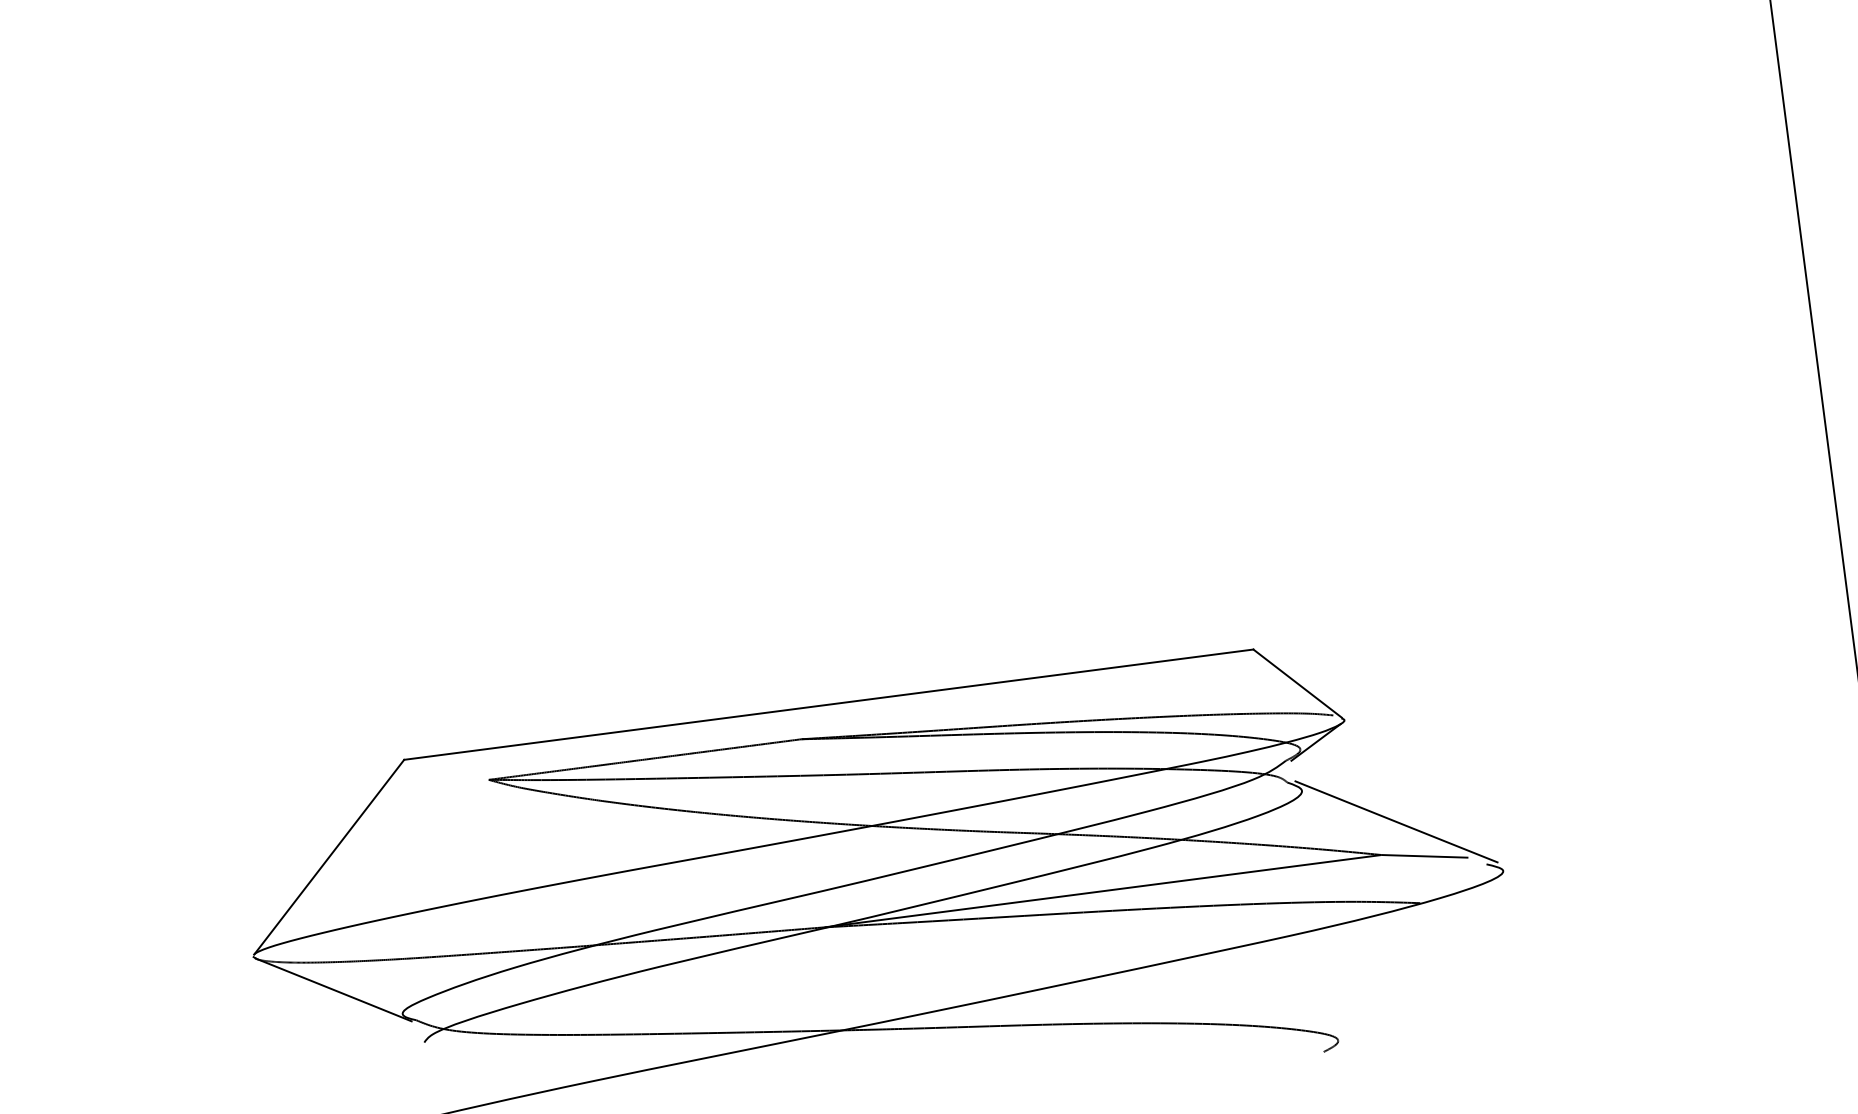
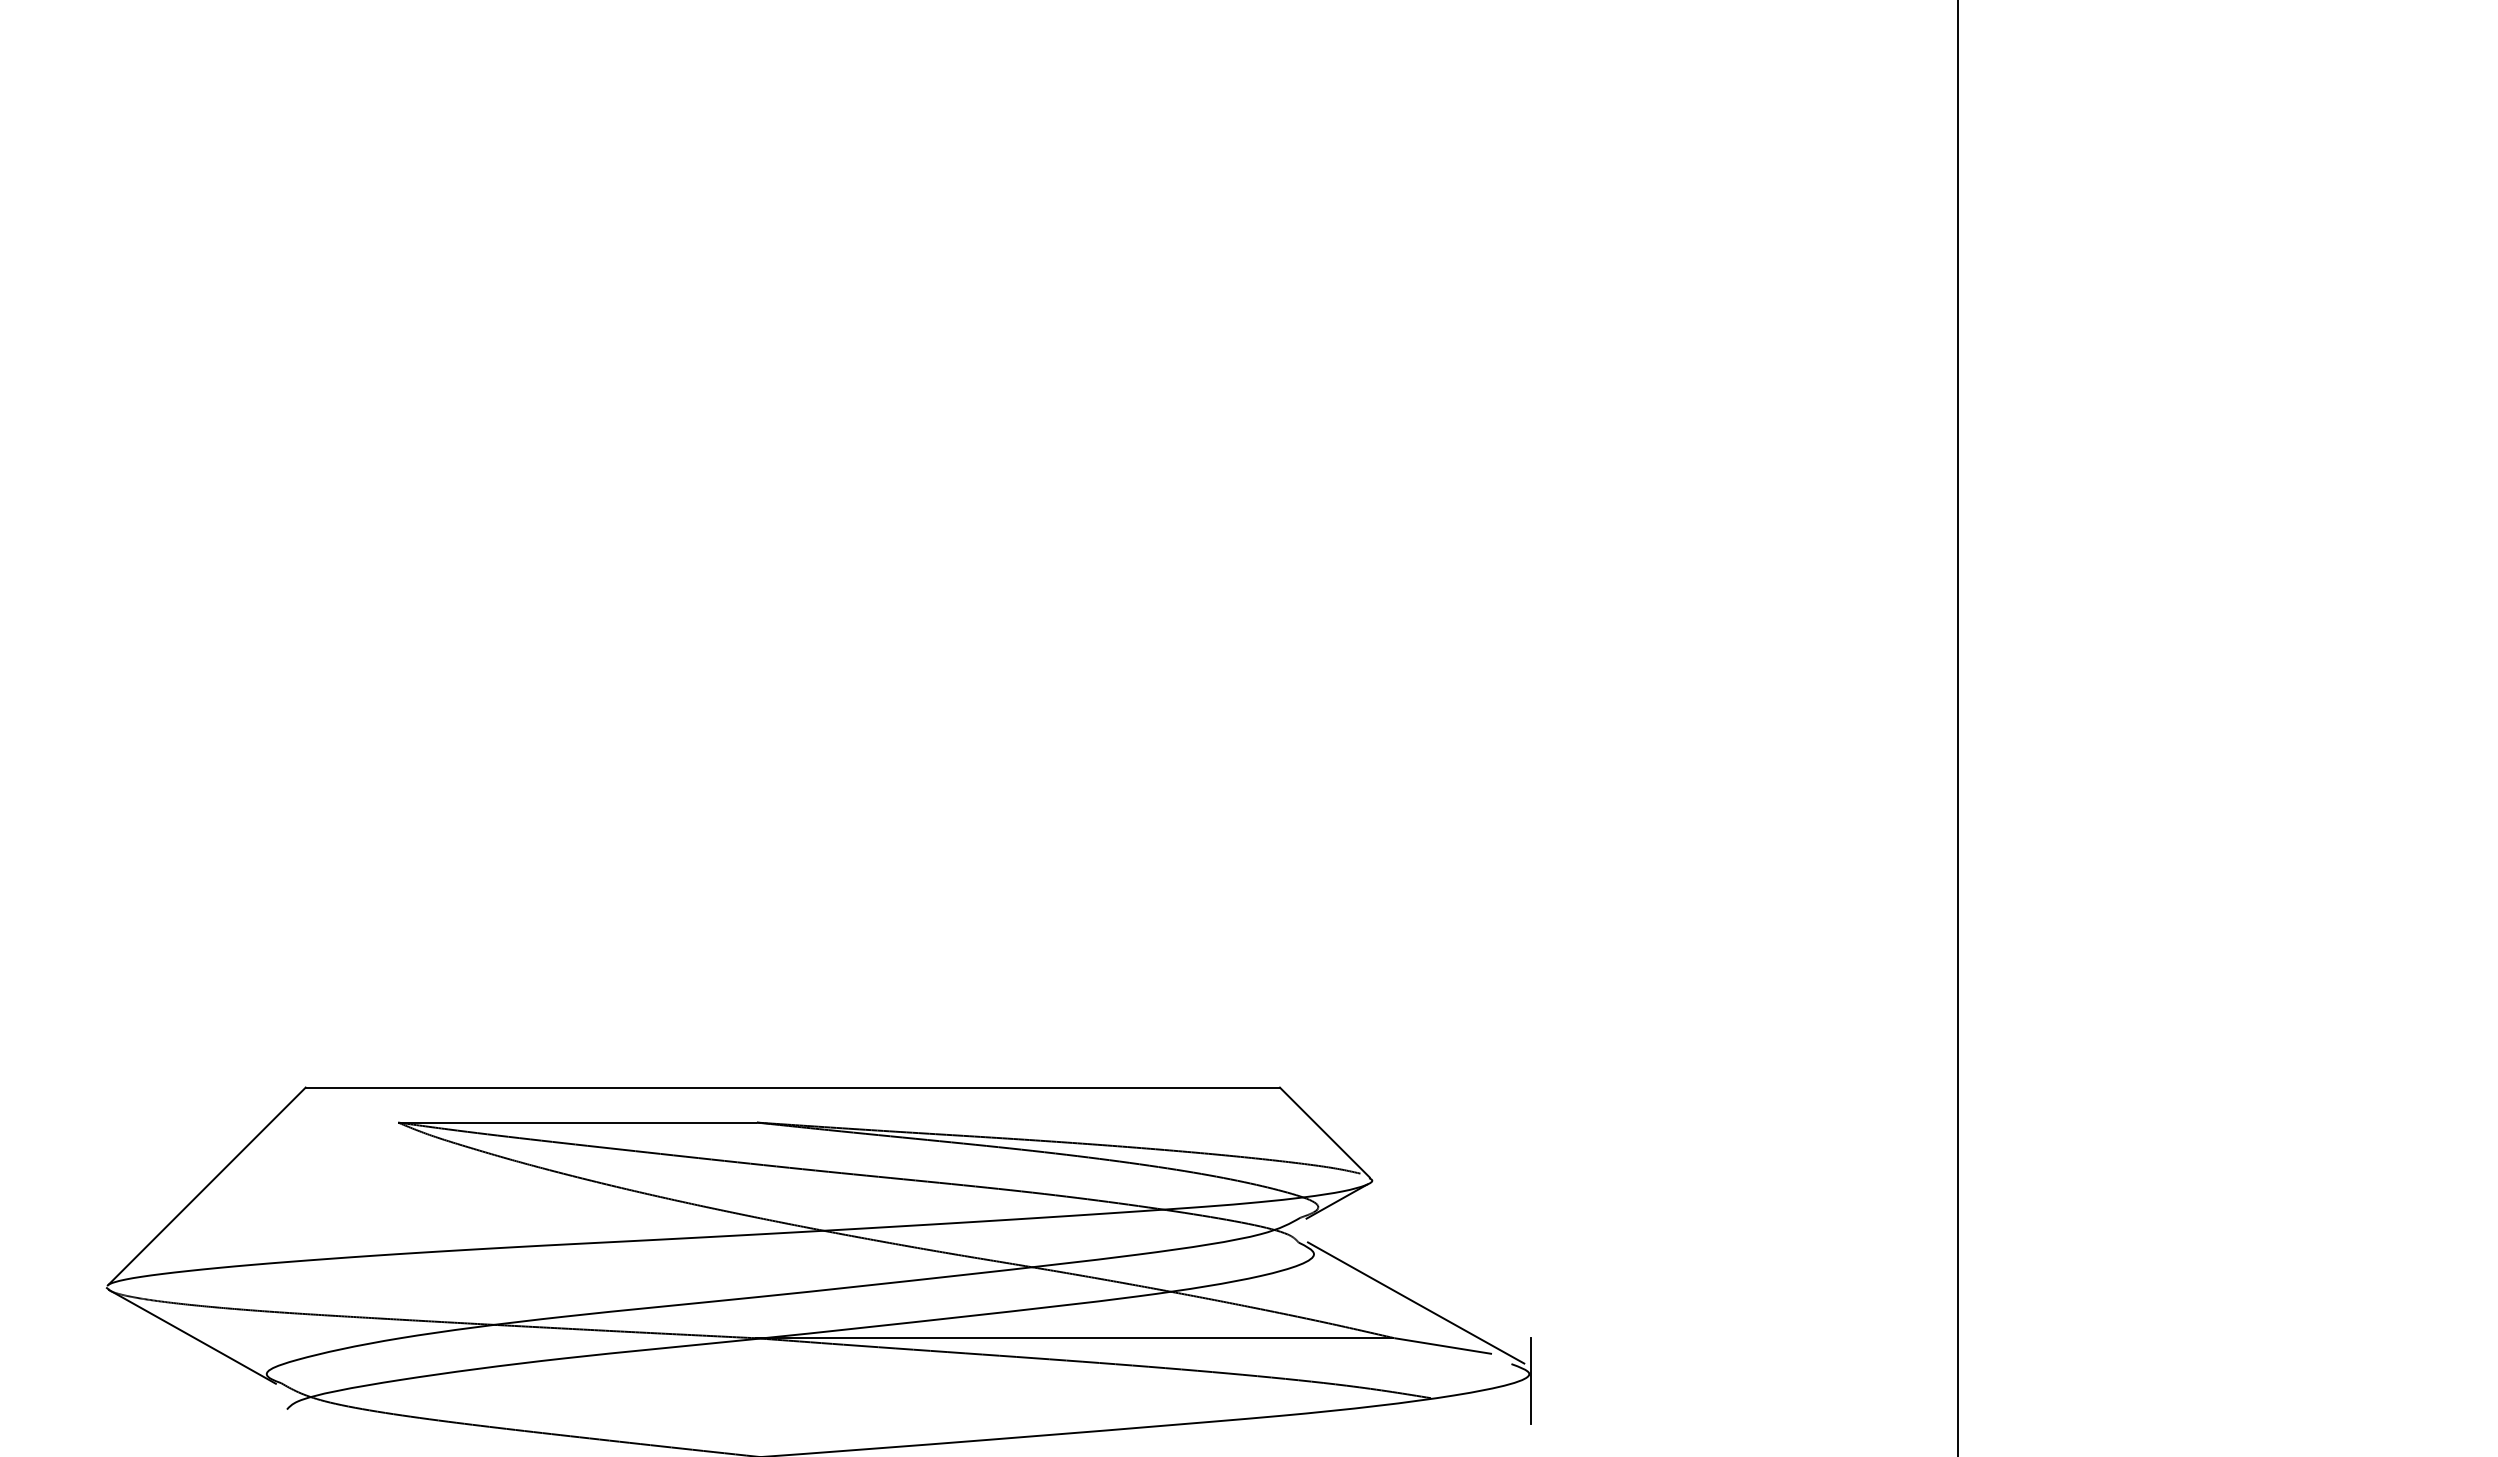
line: (1504, 876) -> (1530, 1380), added

